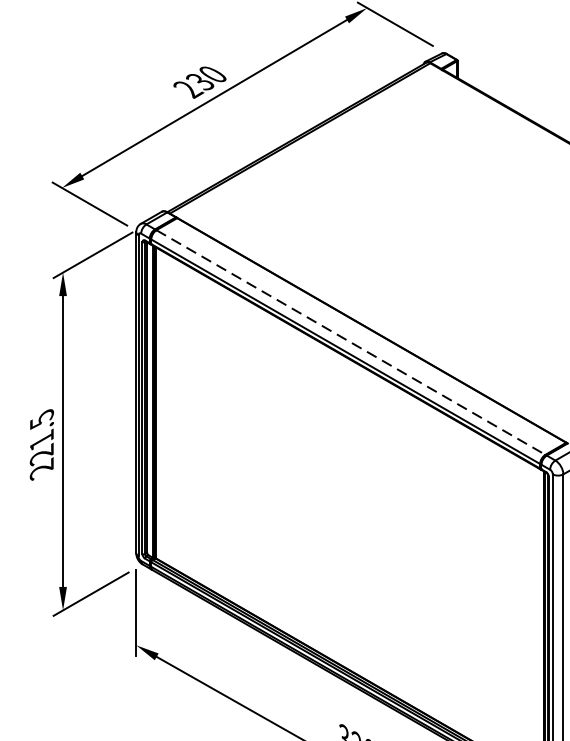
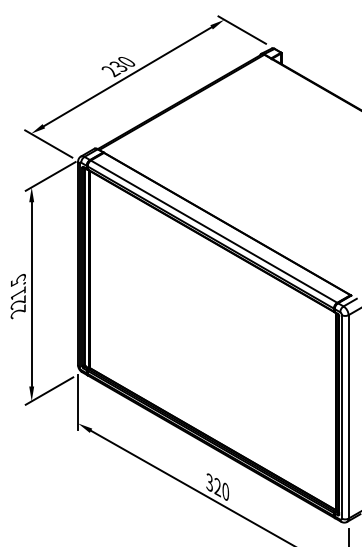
line: (351, 342) -> (214, 231), dashed -> solid

